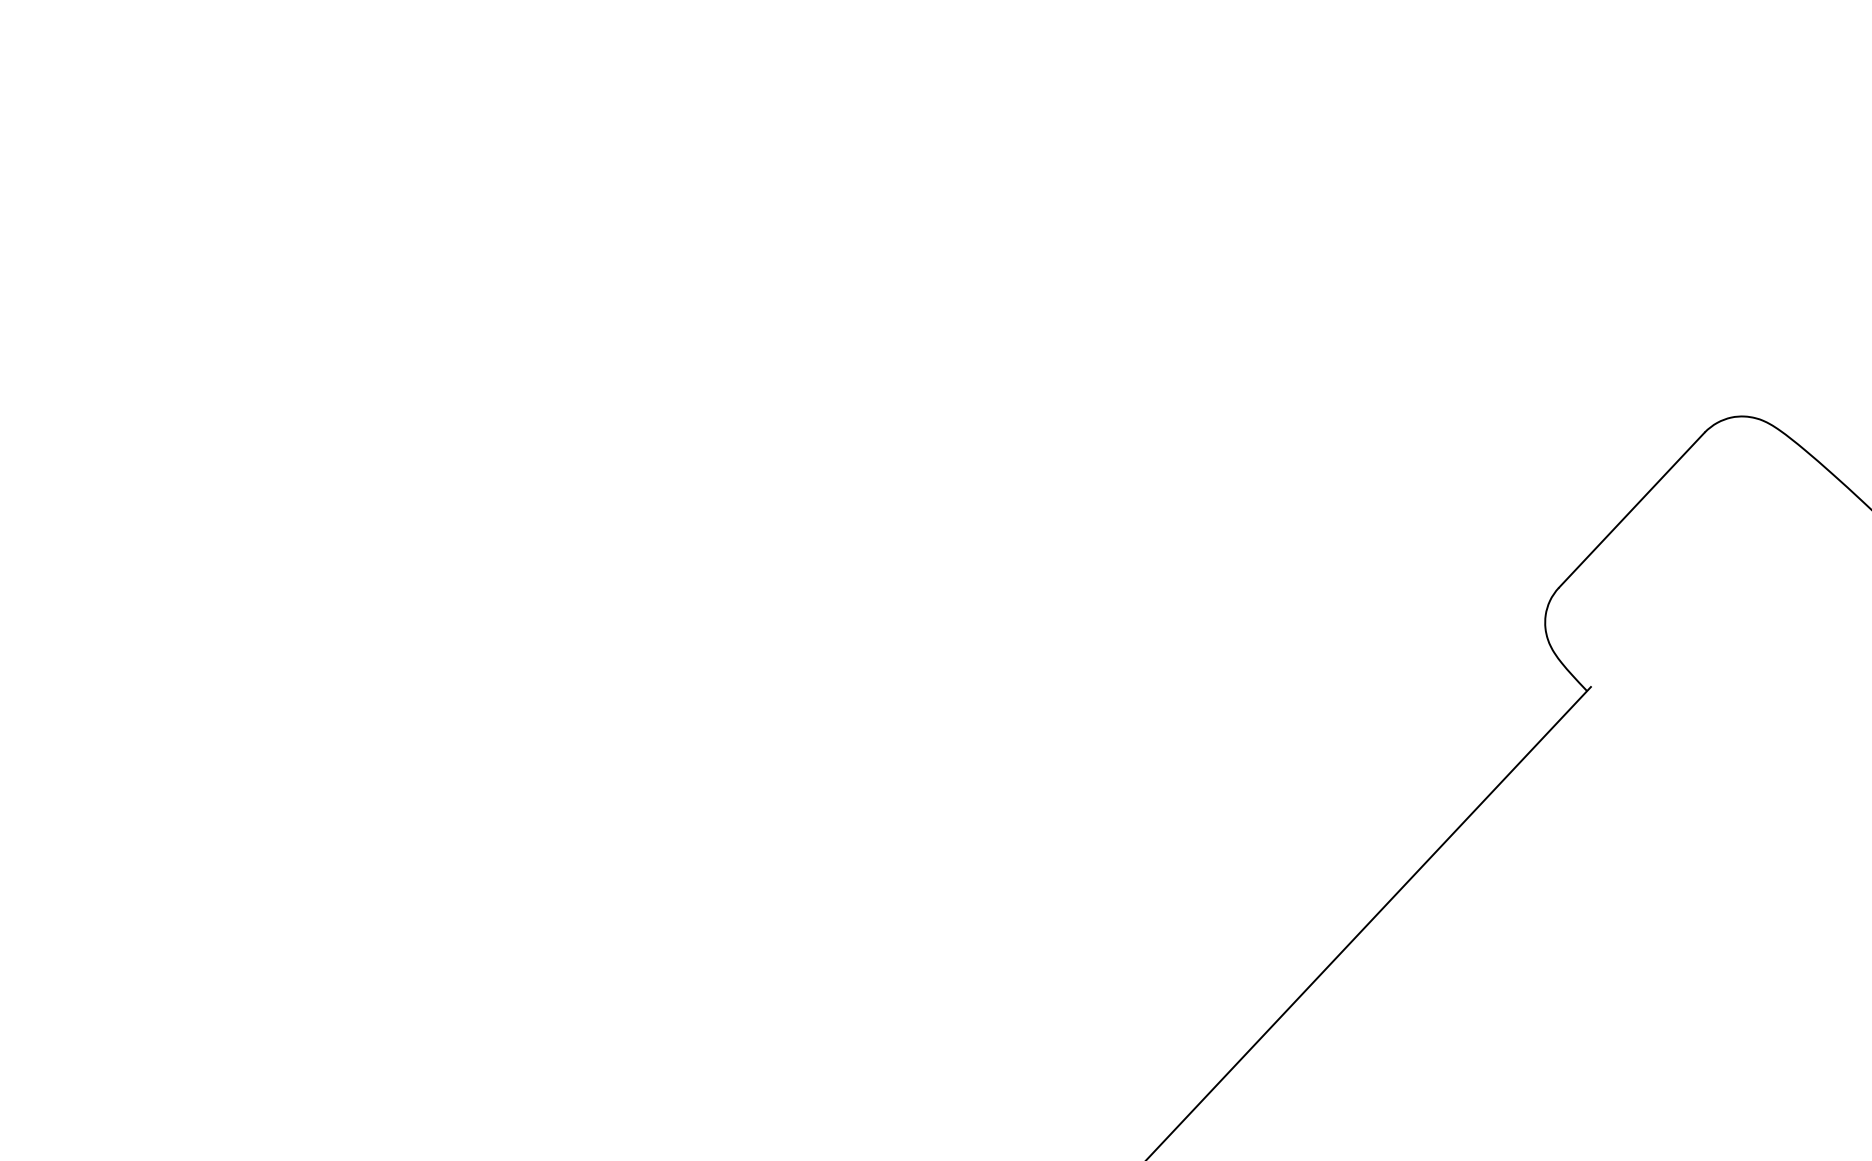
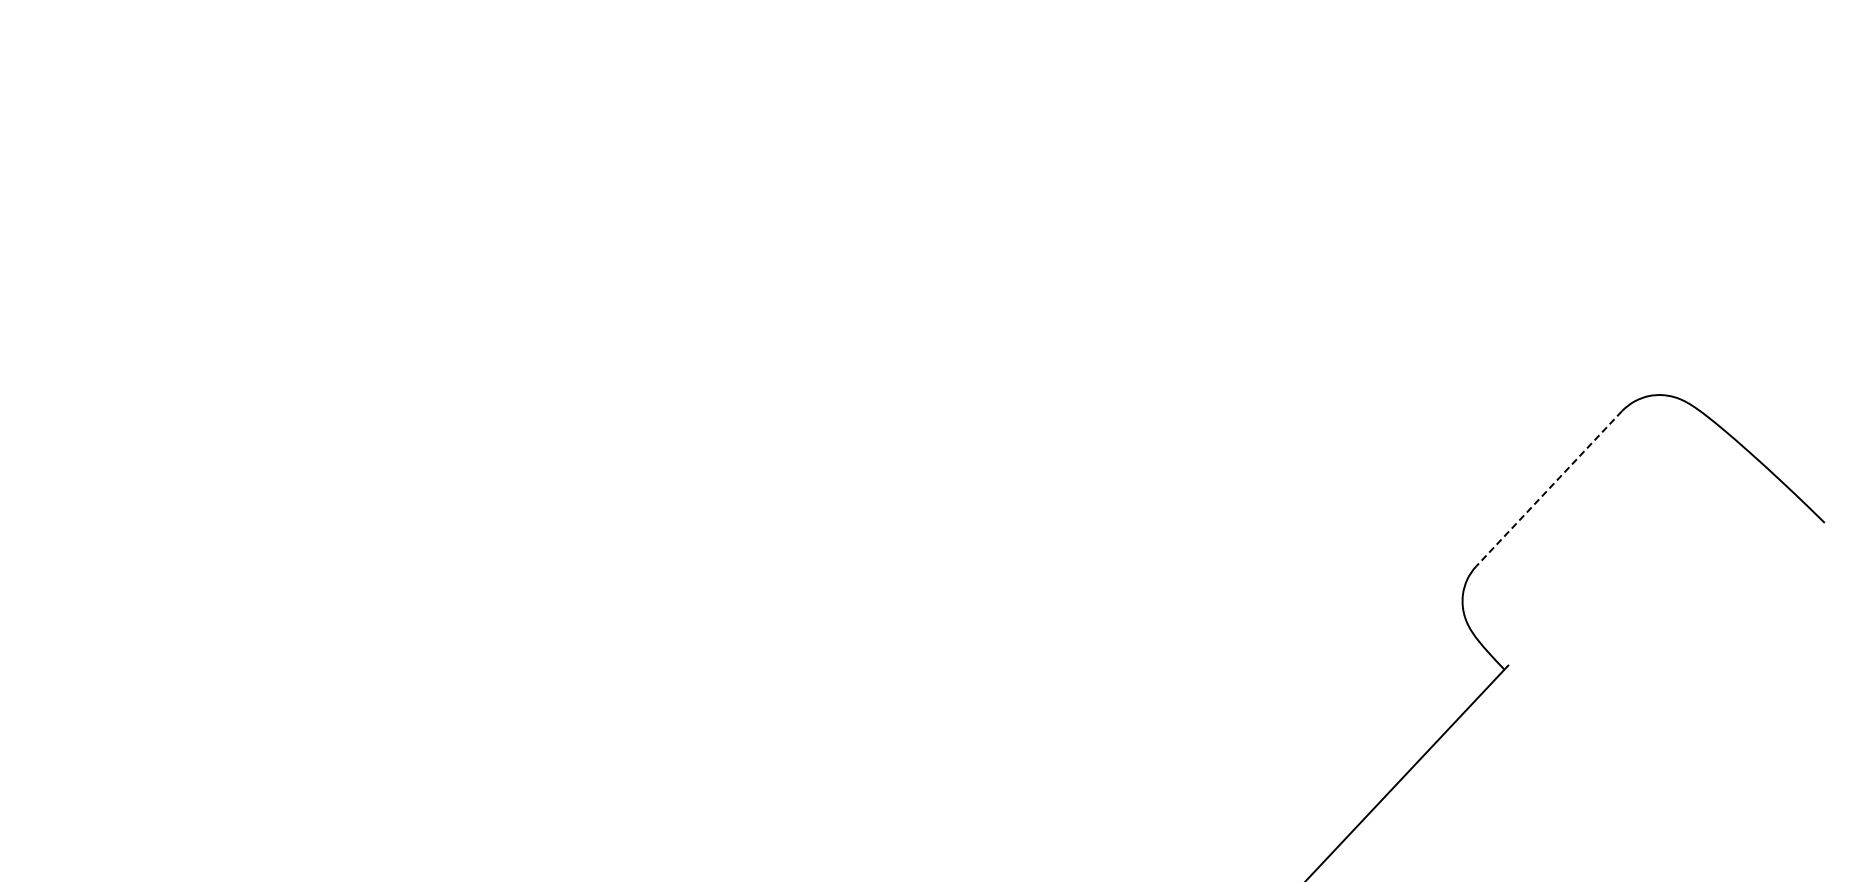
line: (1631, 510) -> (1548, 489), solid -> dashed

